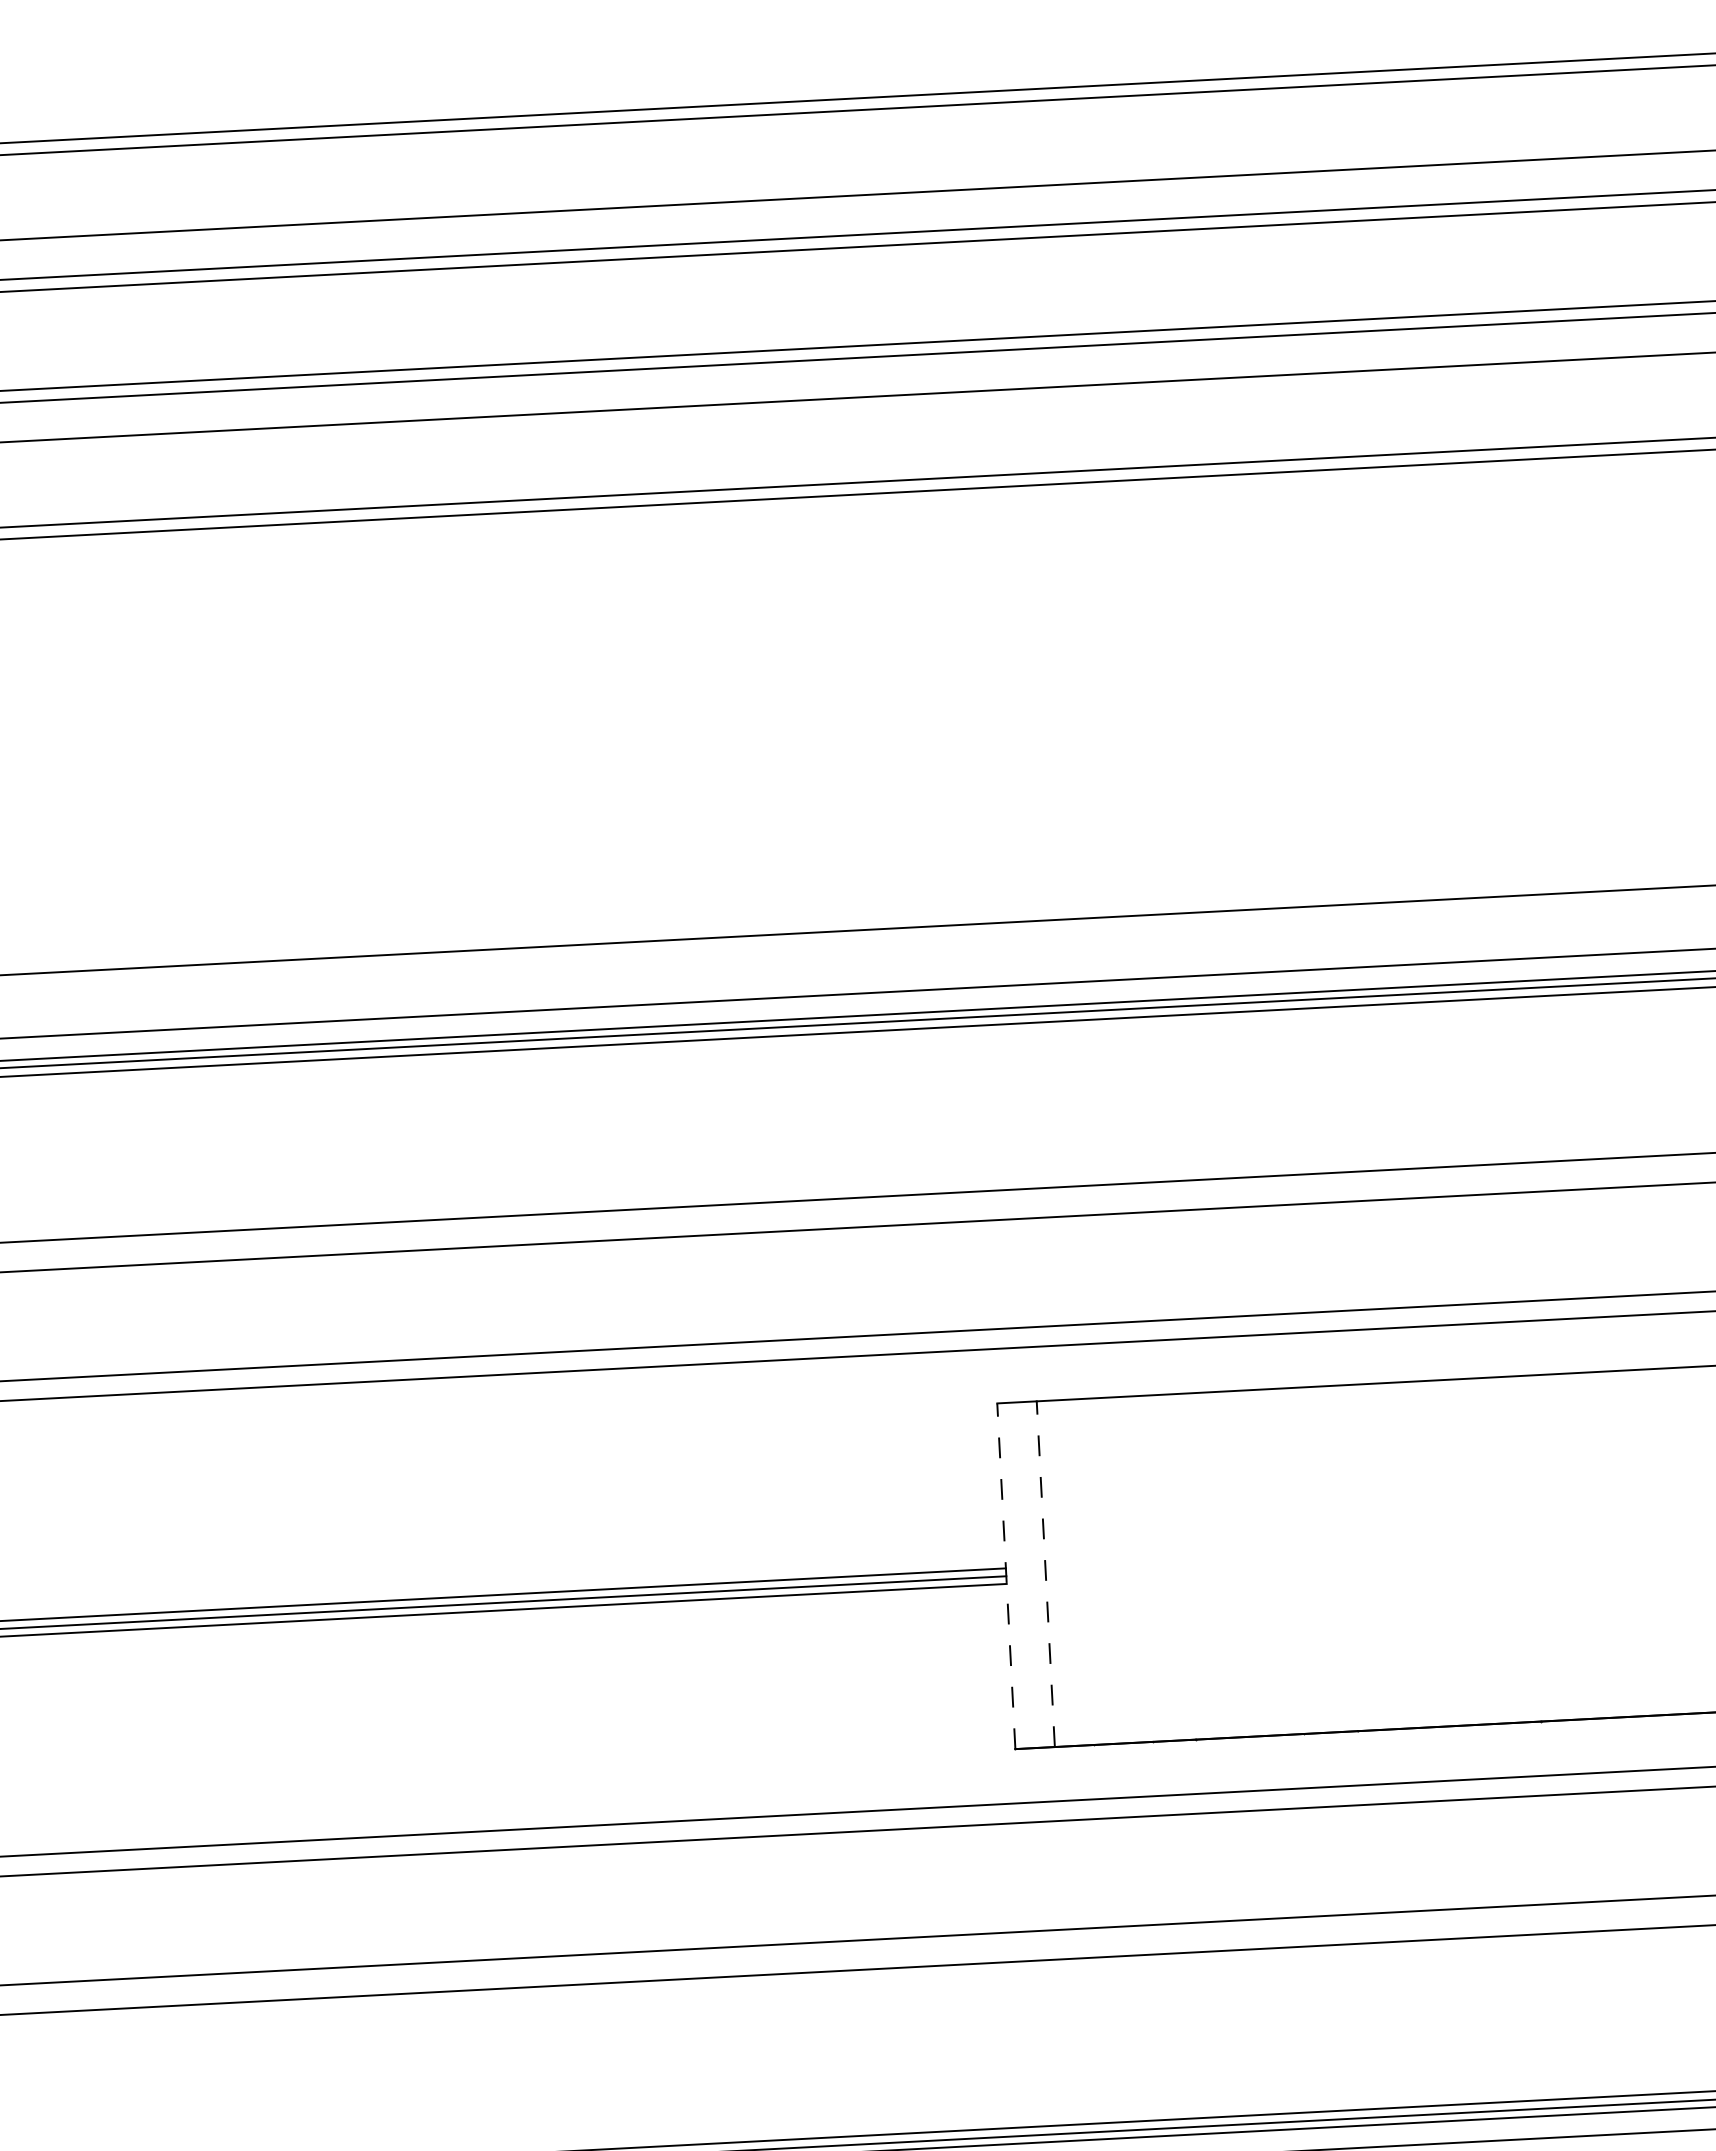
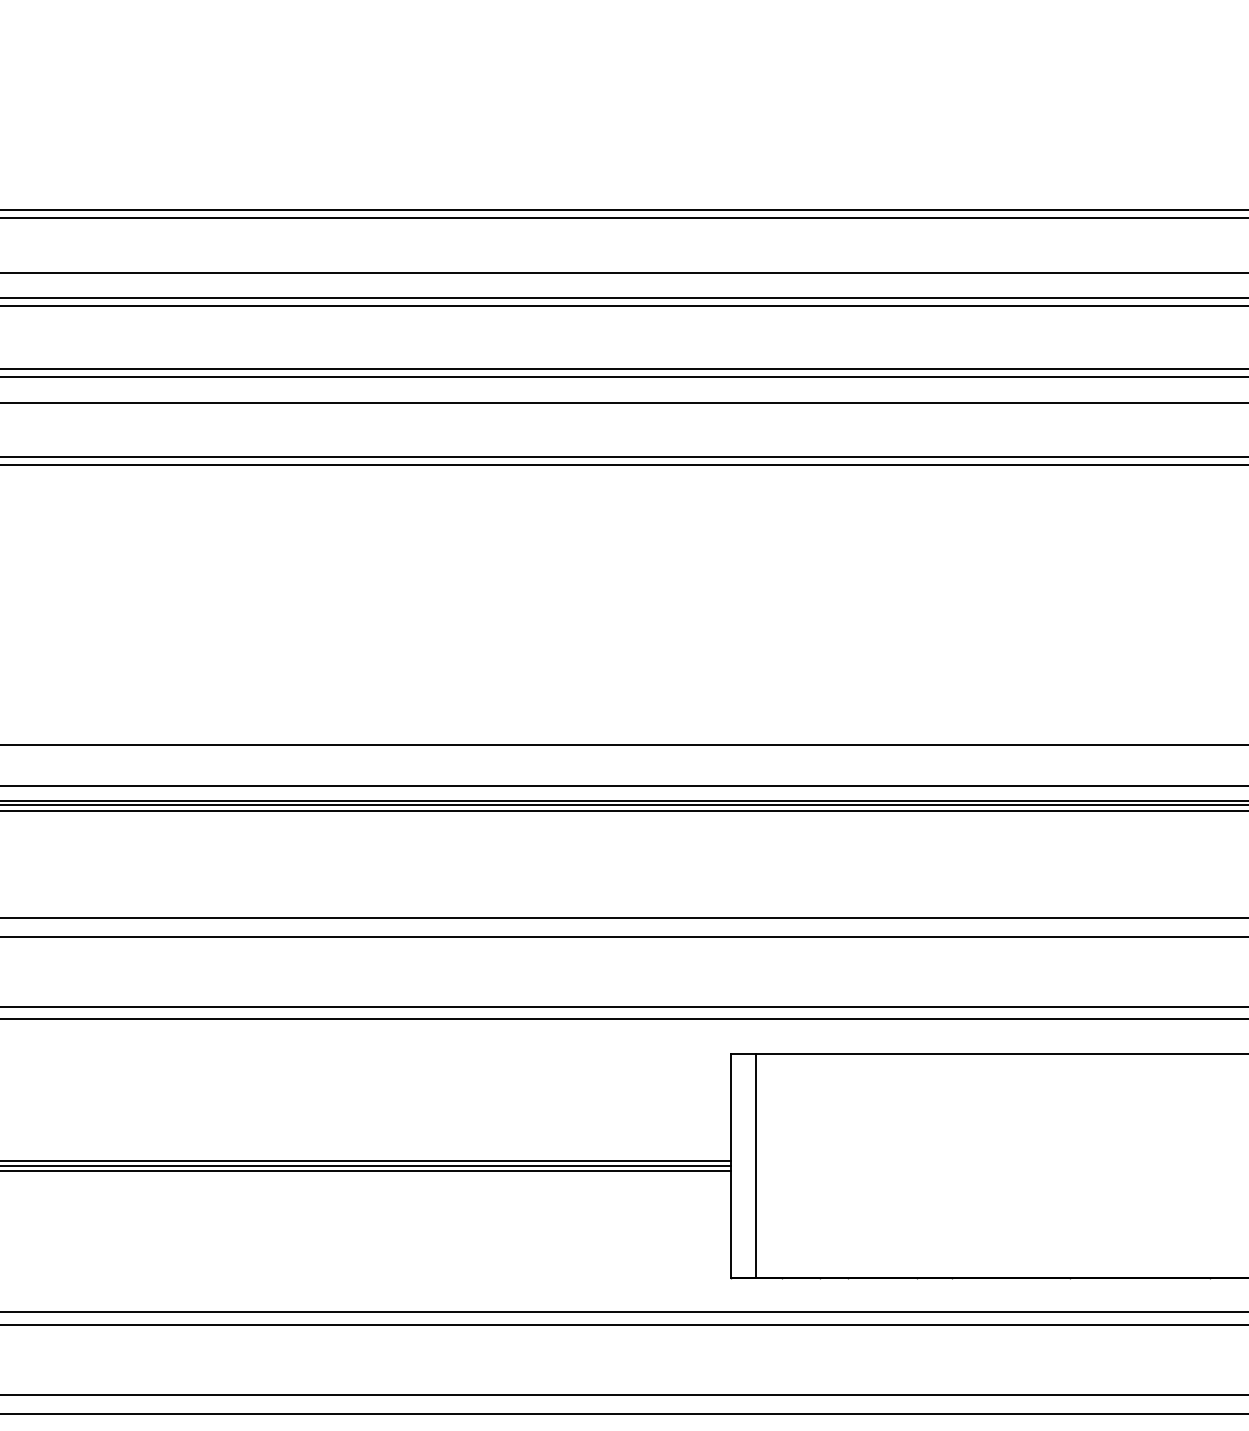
line: (1045, 1573) -> (756, 1165), dashed -> solid
line: (1007, 1575) -> (731, 1165), dashed -> solid

